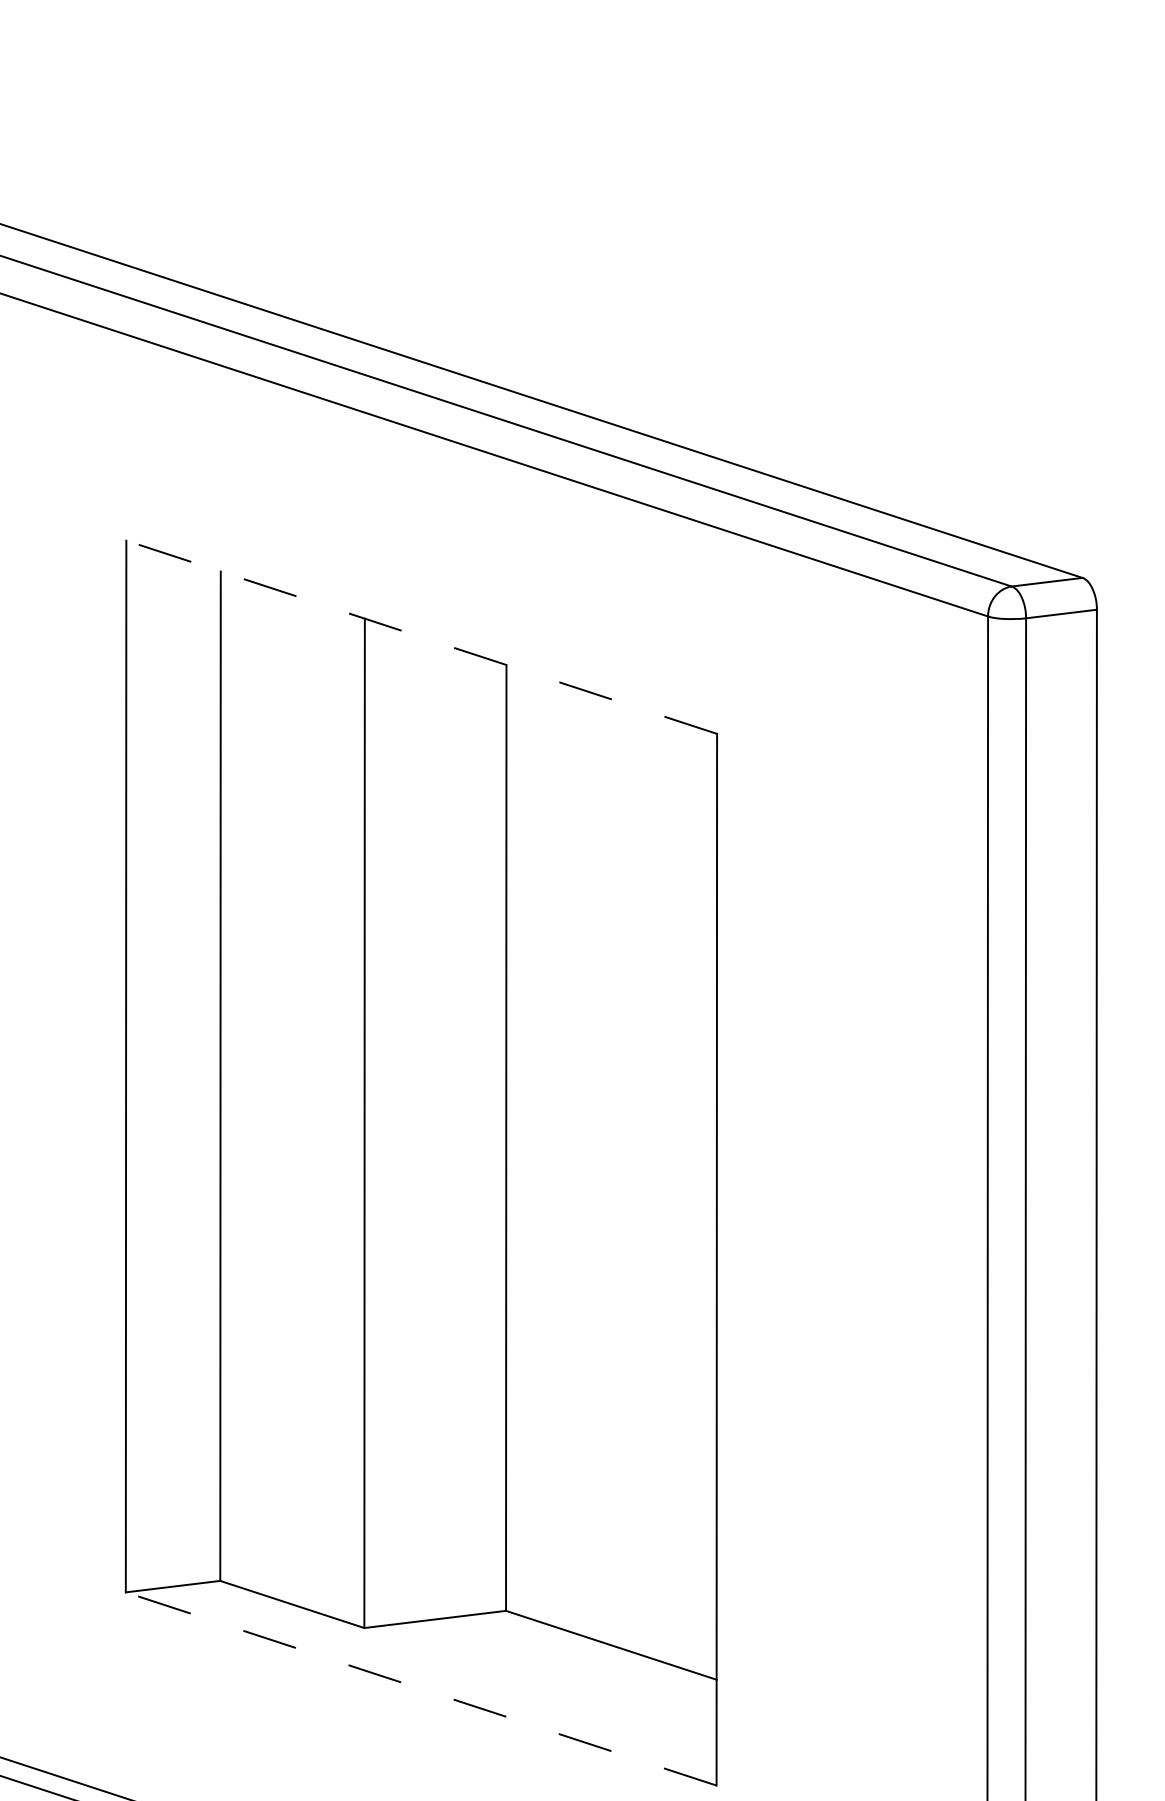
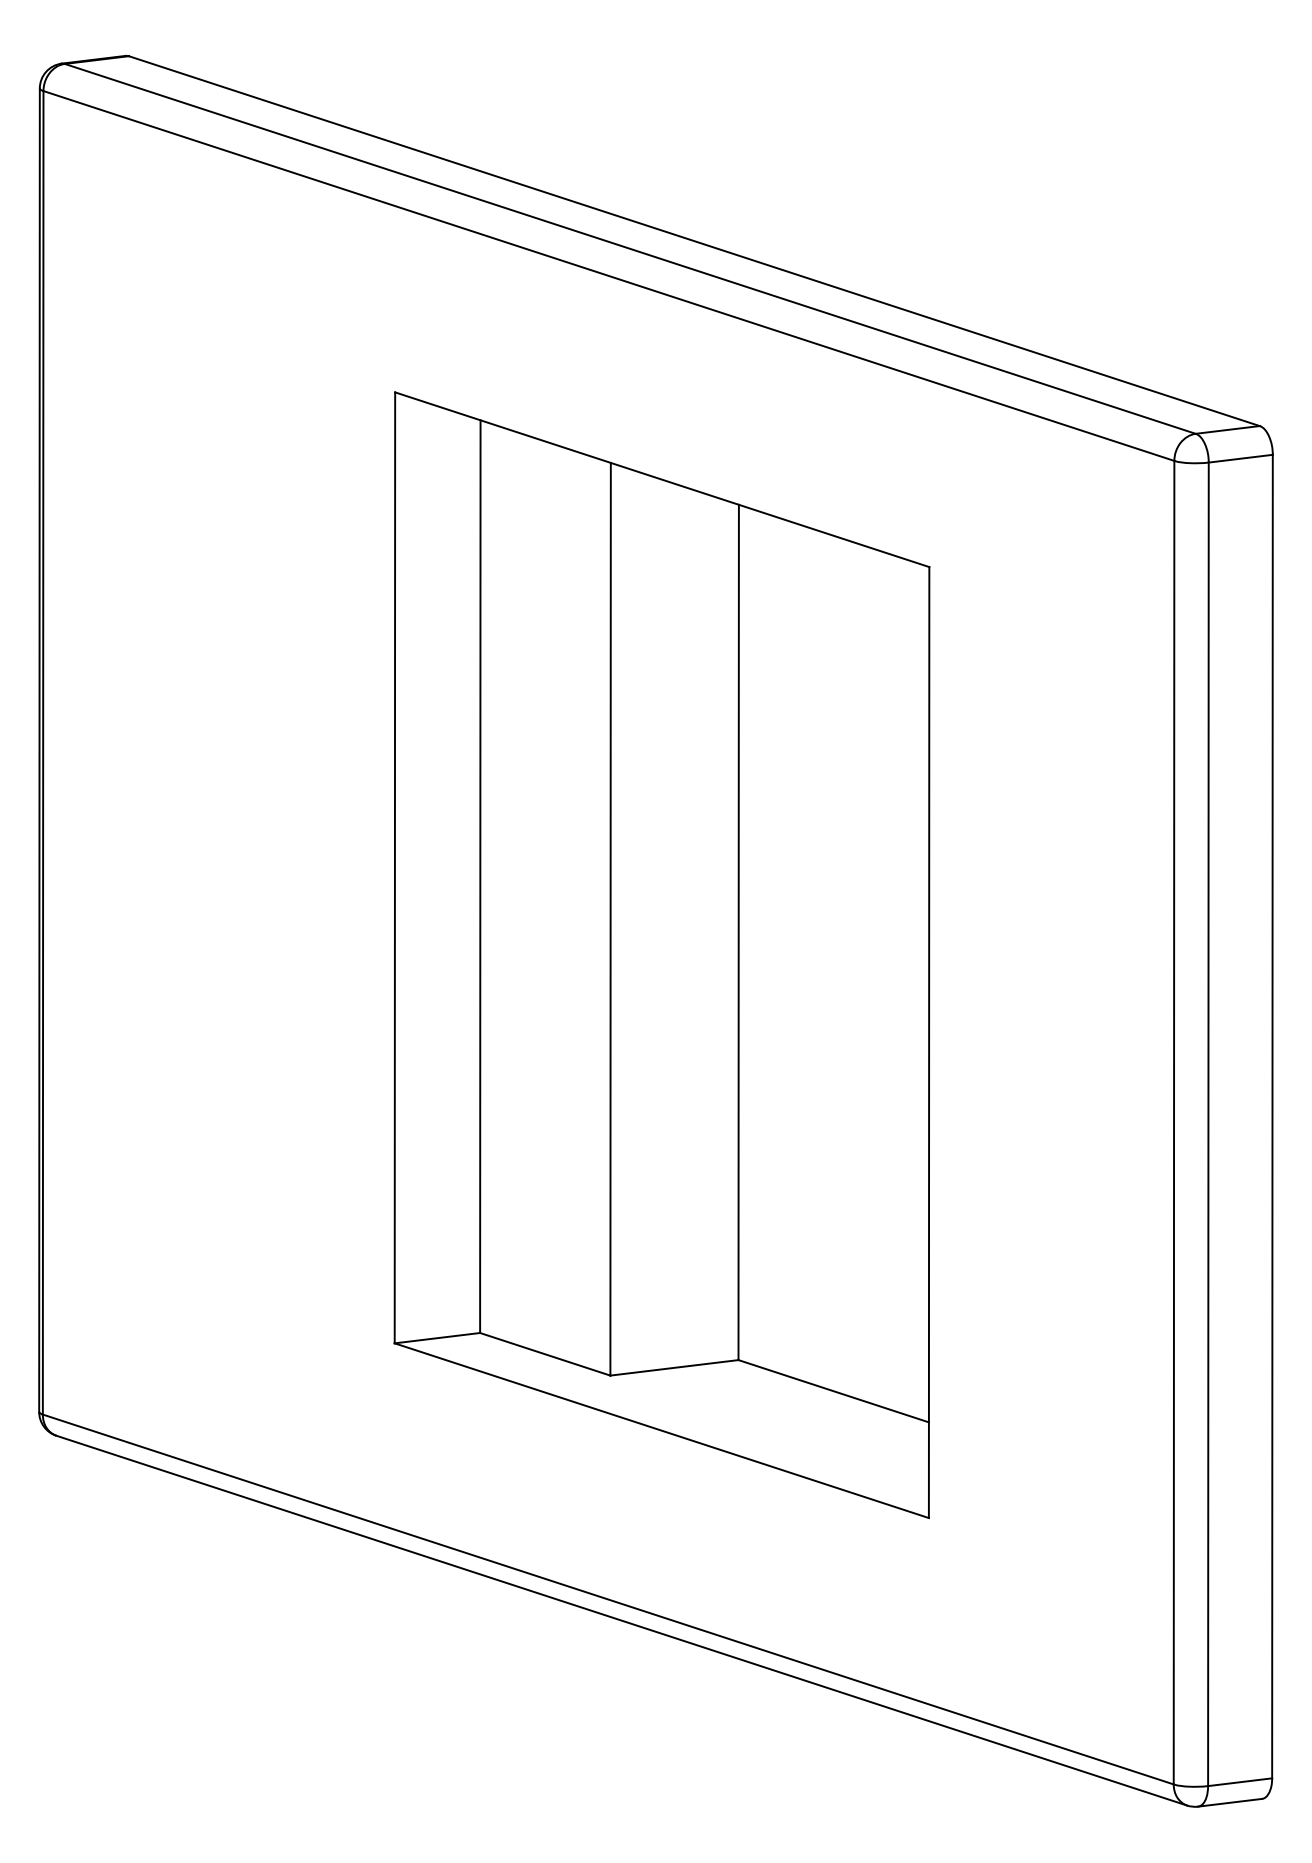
line: (420, 637) -> (661, 479), dashed -> solid
line: (420, 1688) -> (661, 1430), dashed -> solid

